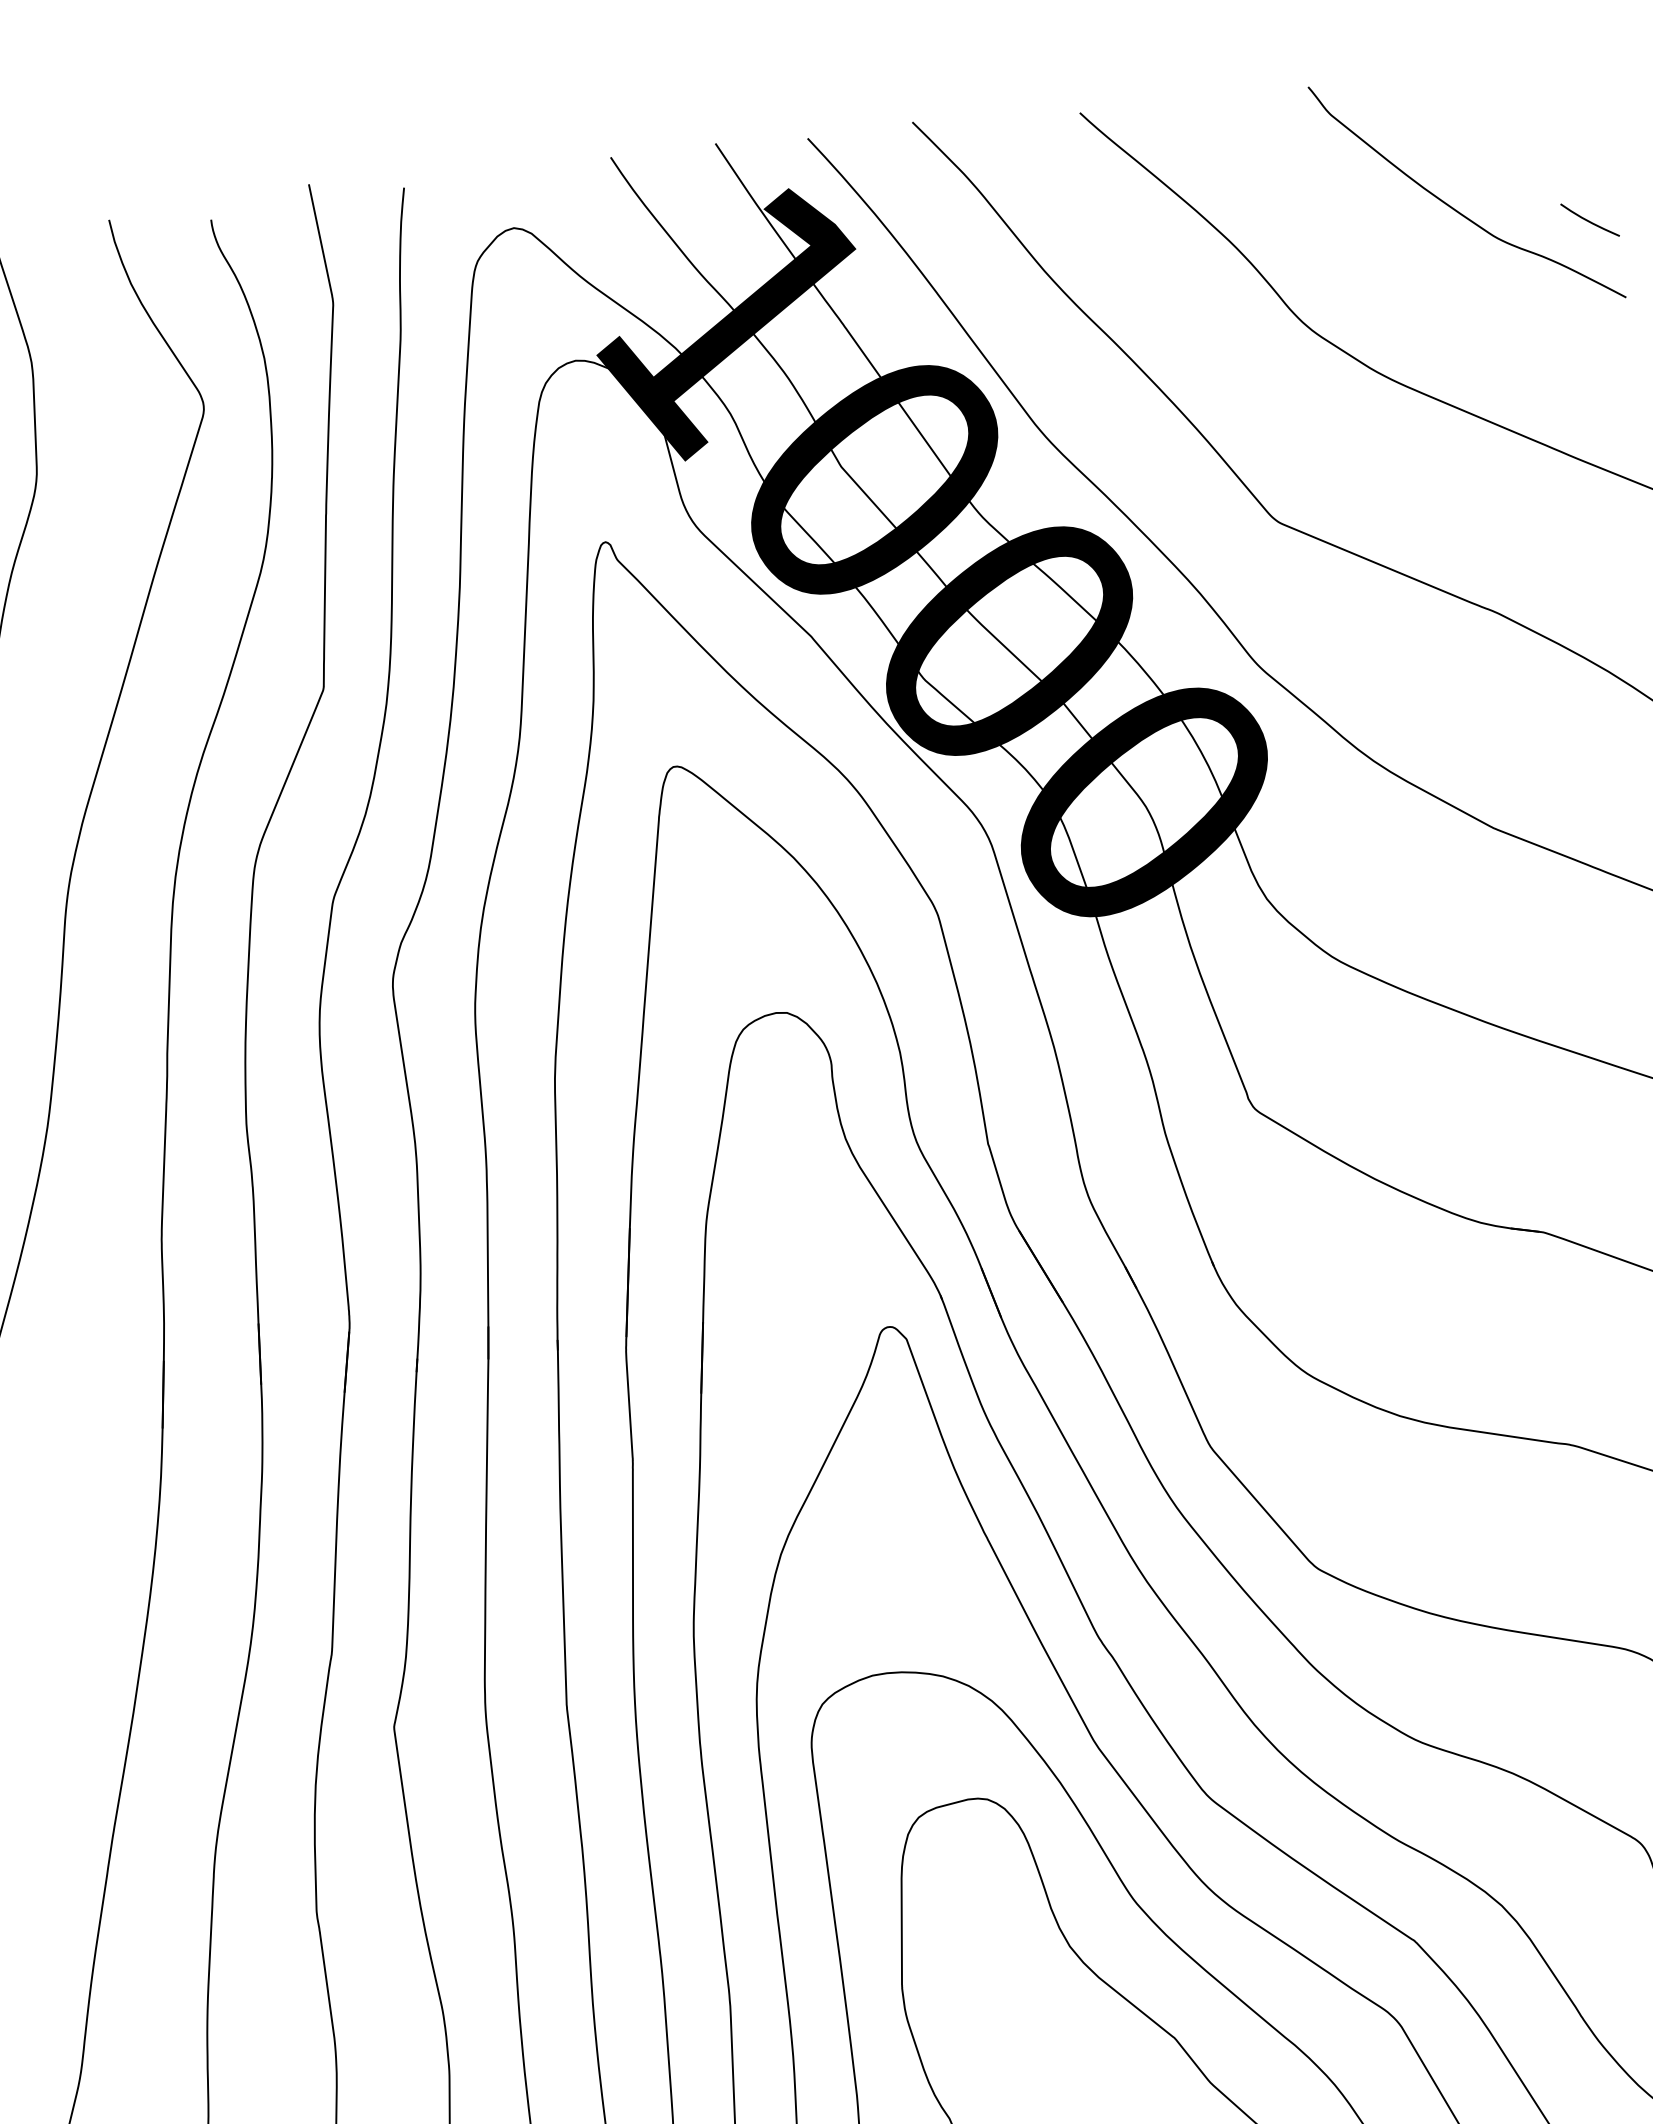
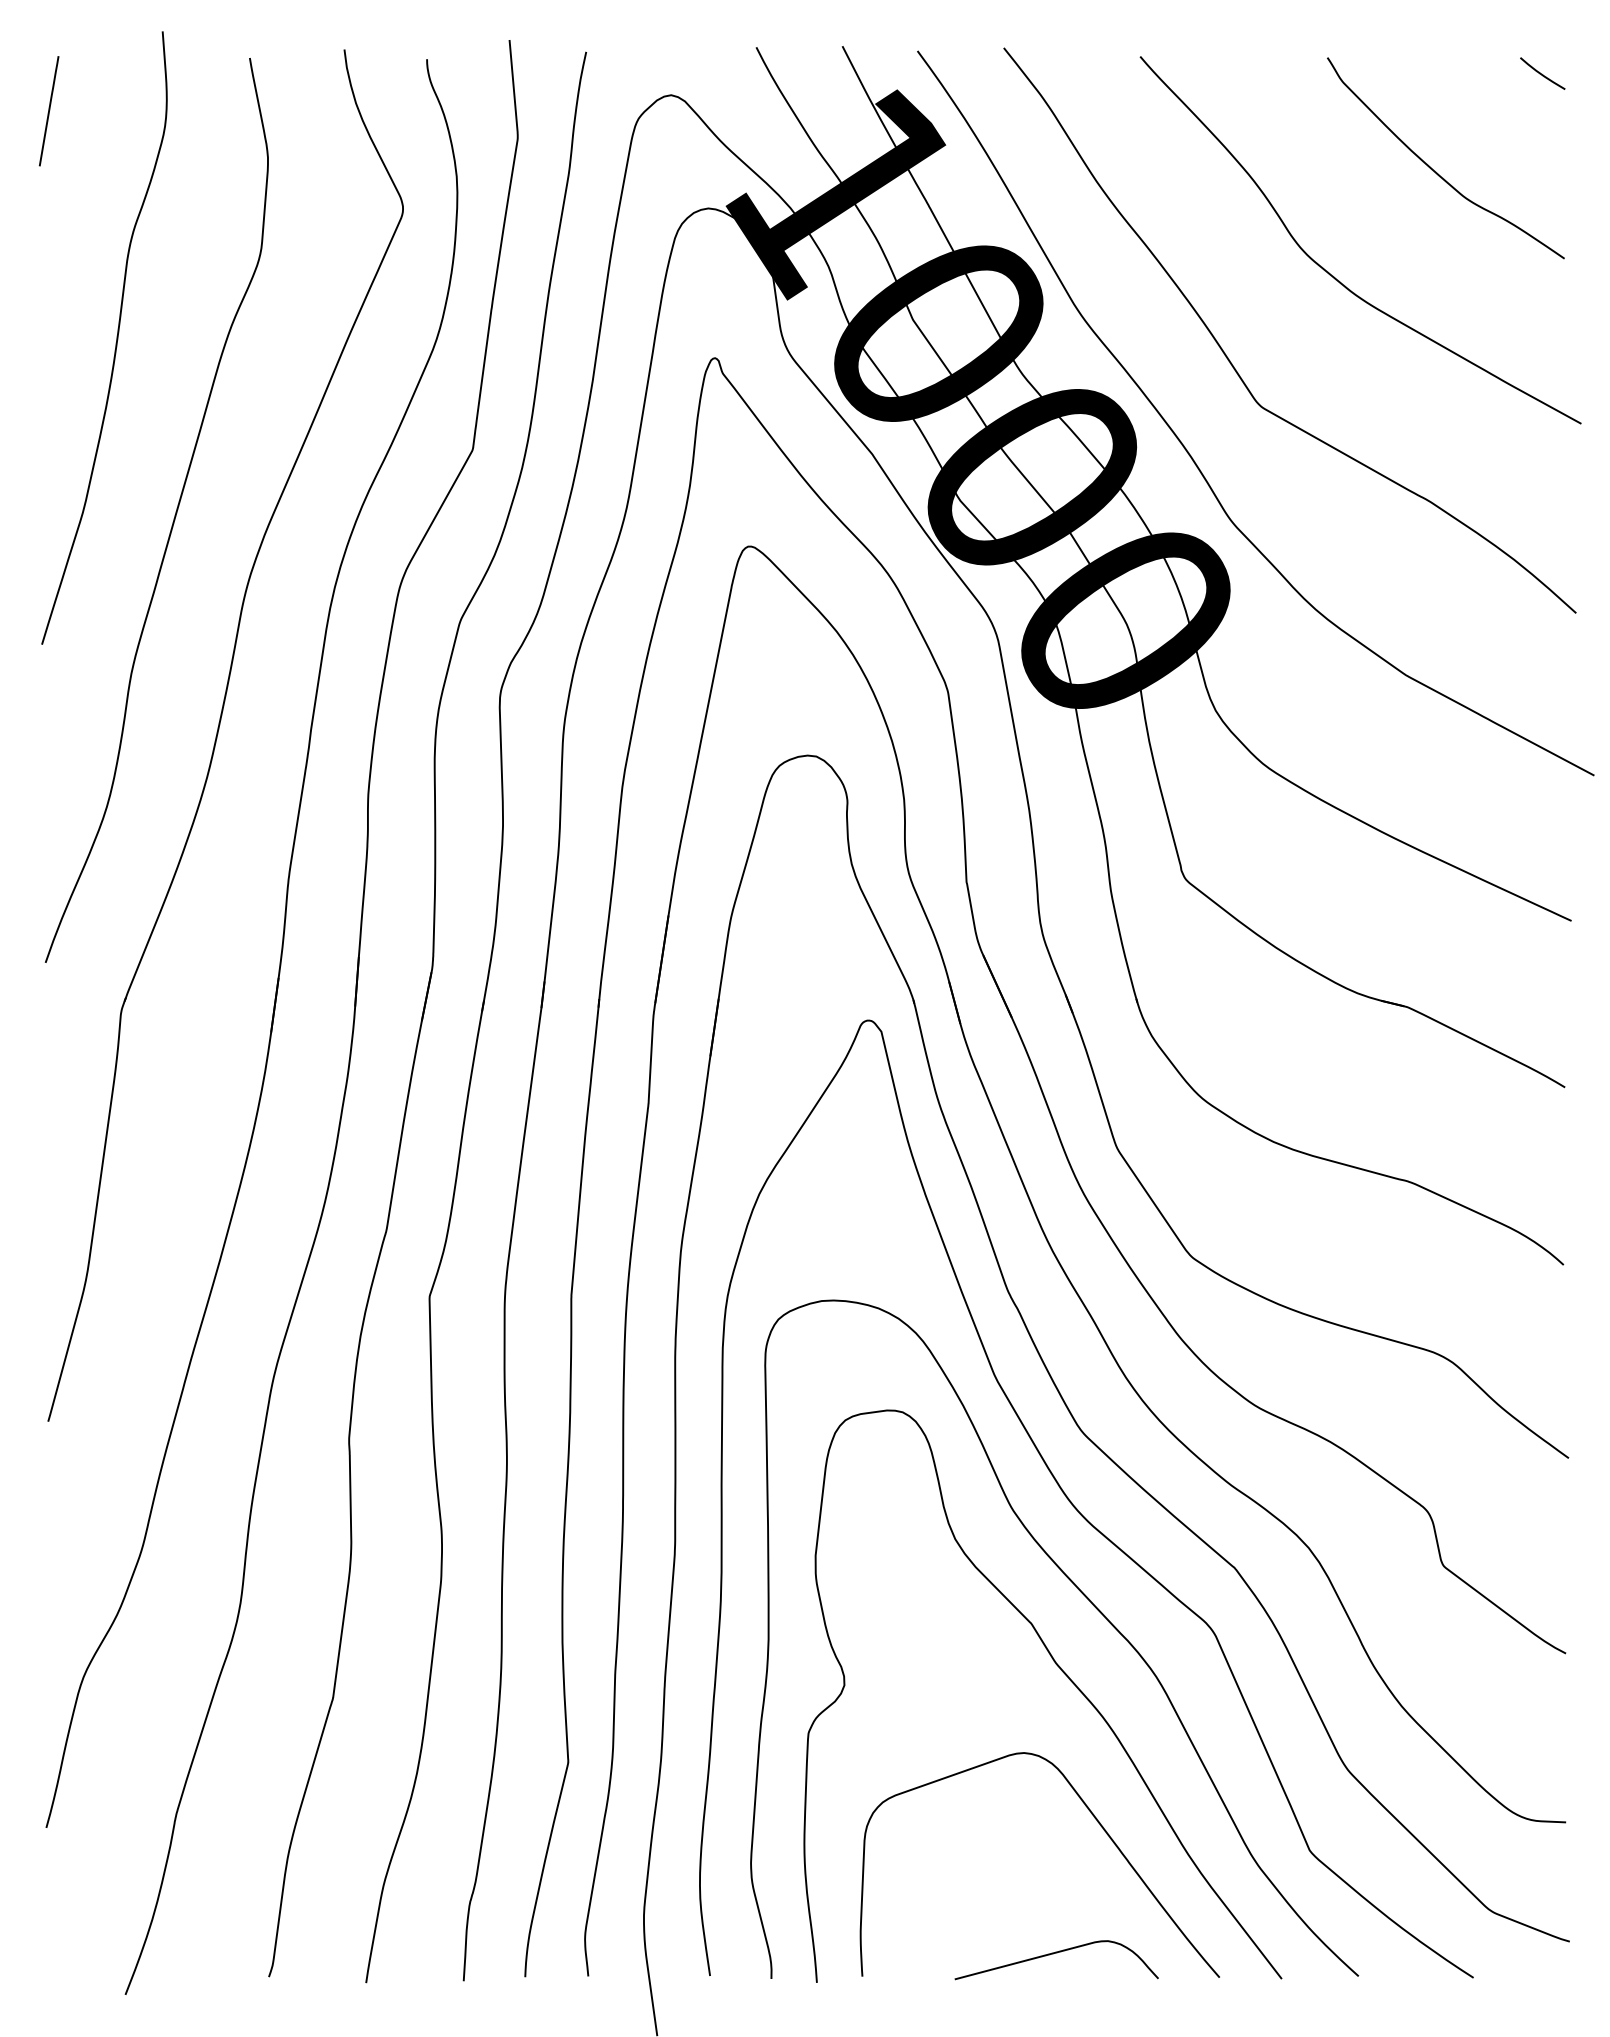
curve: (1588, 220) -> (1541, 73), moved

